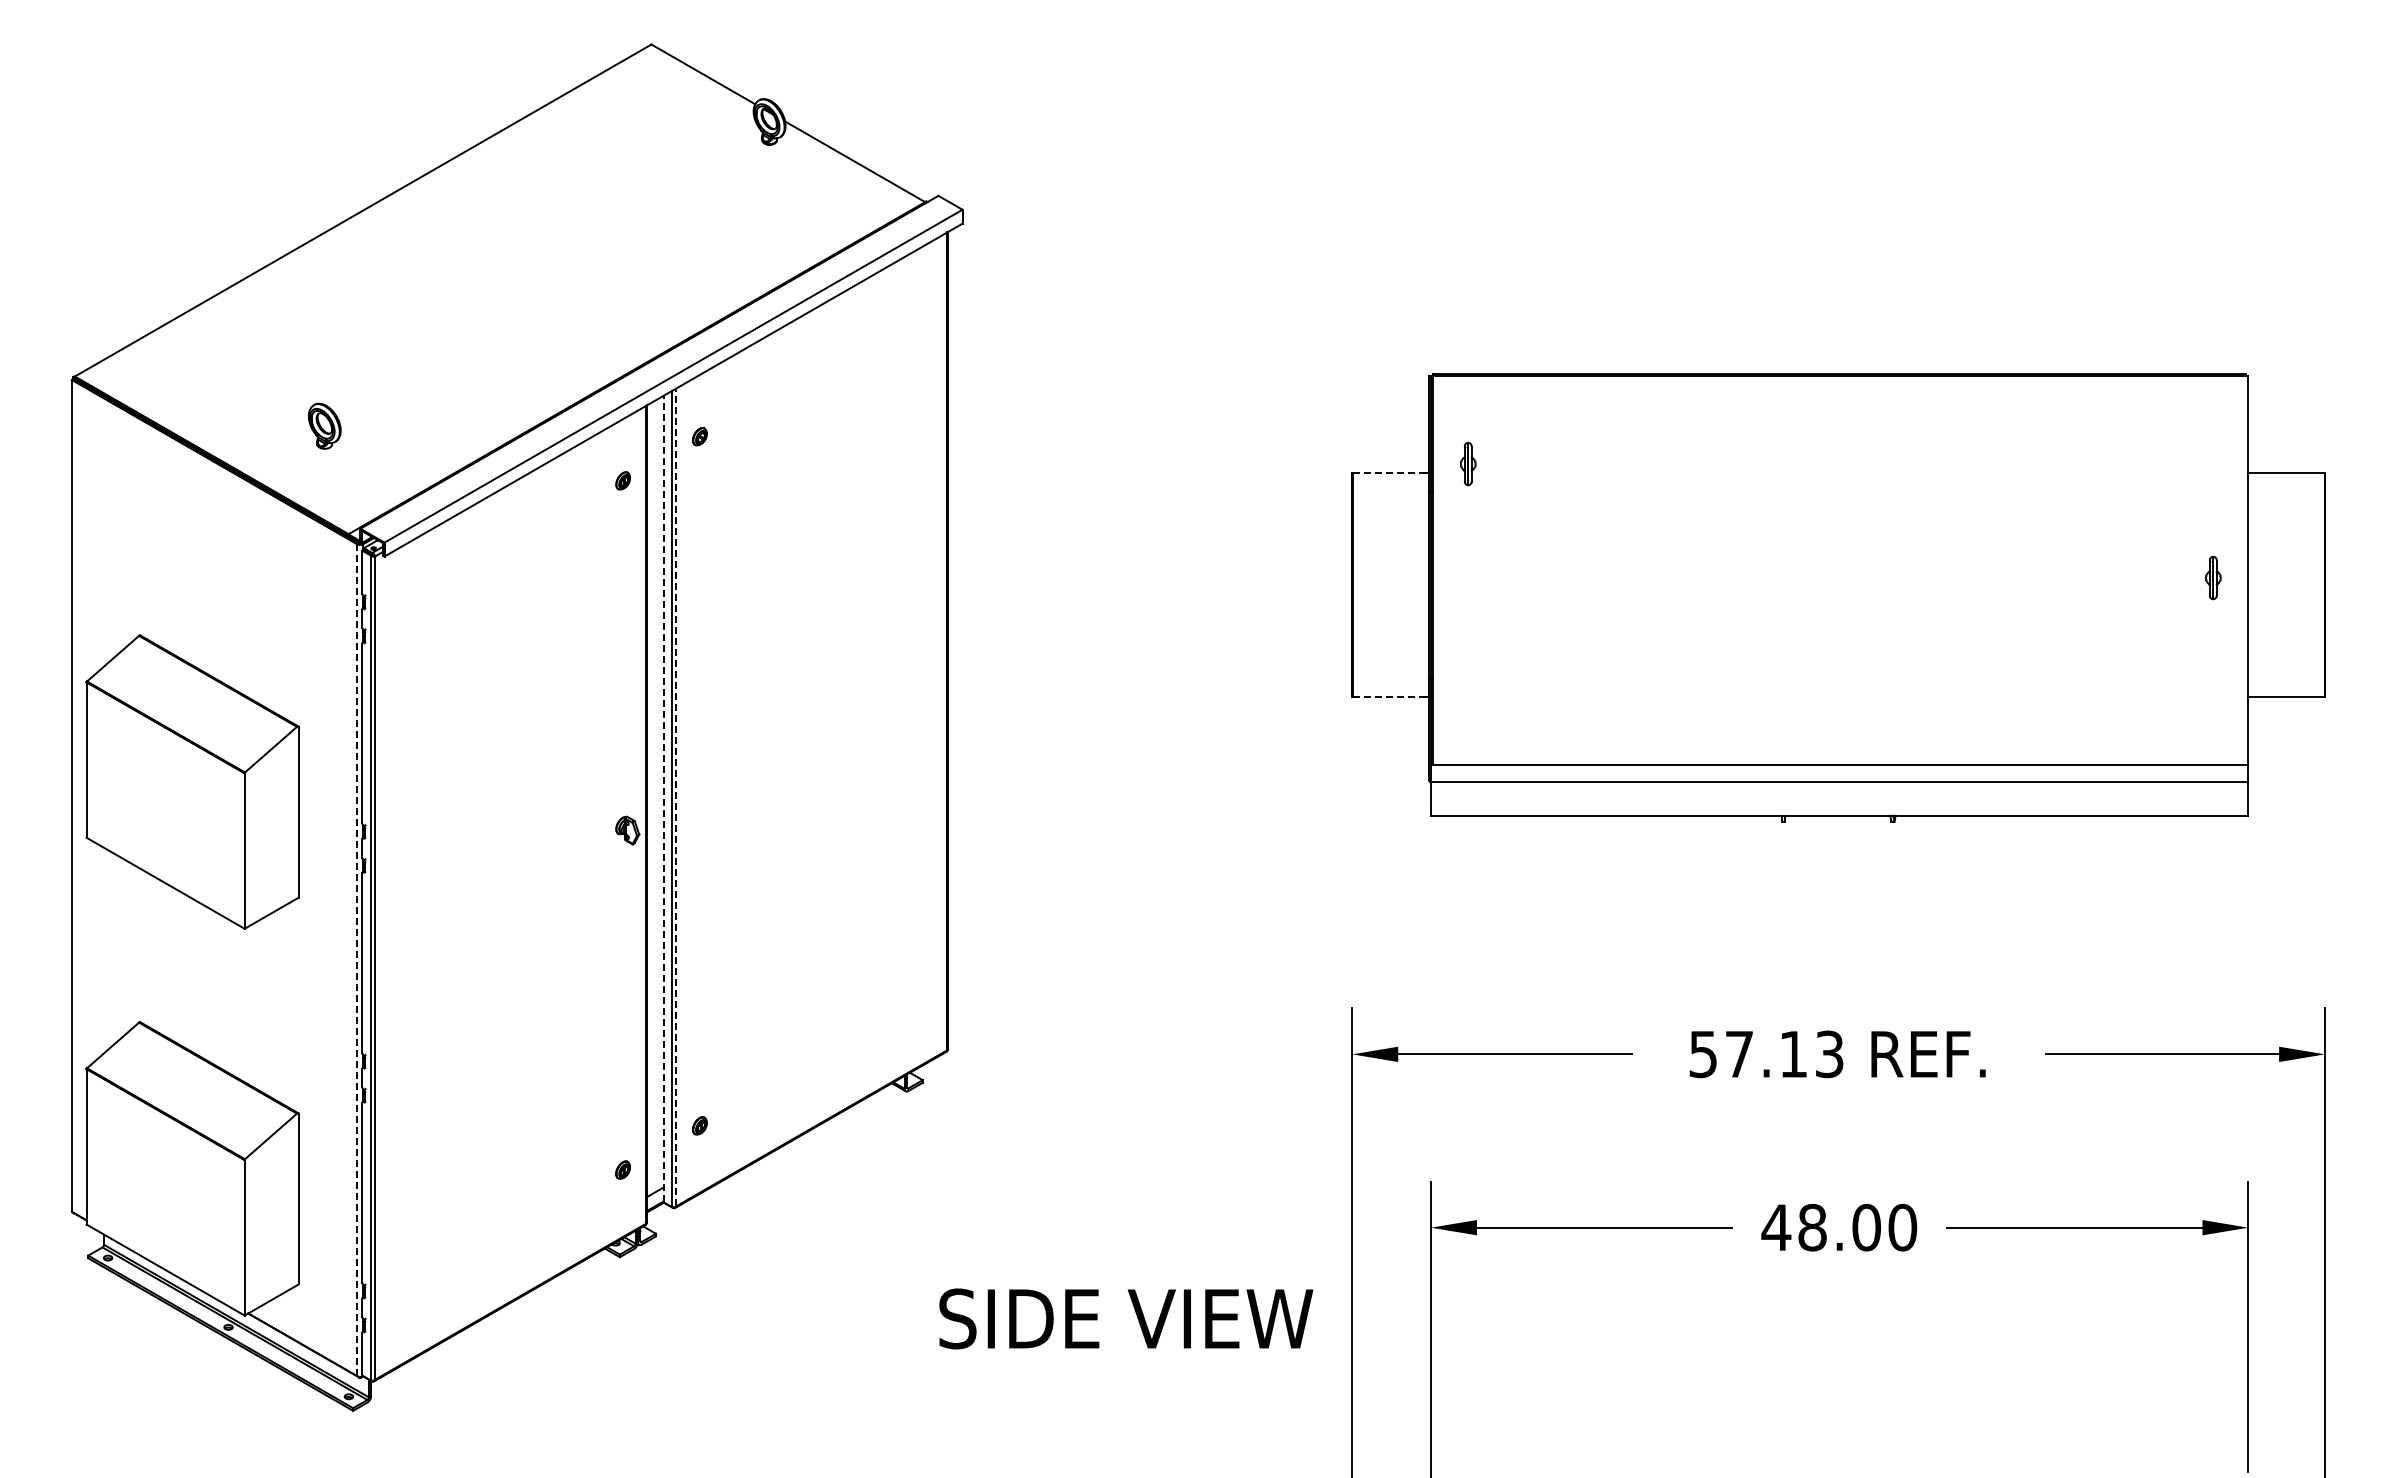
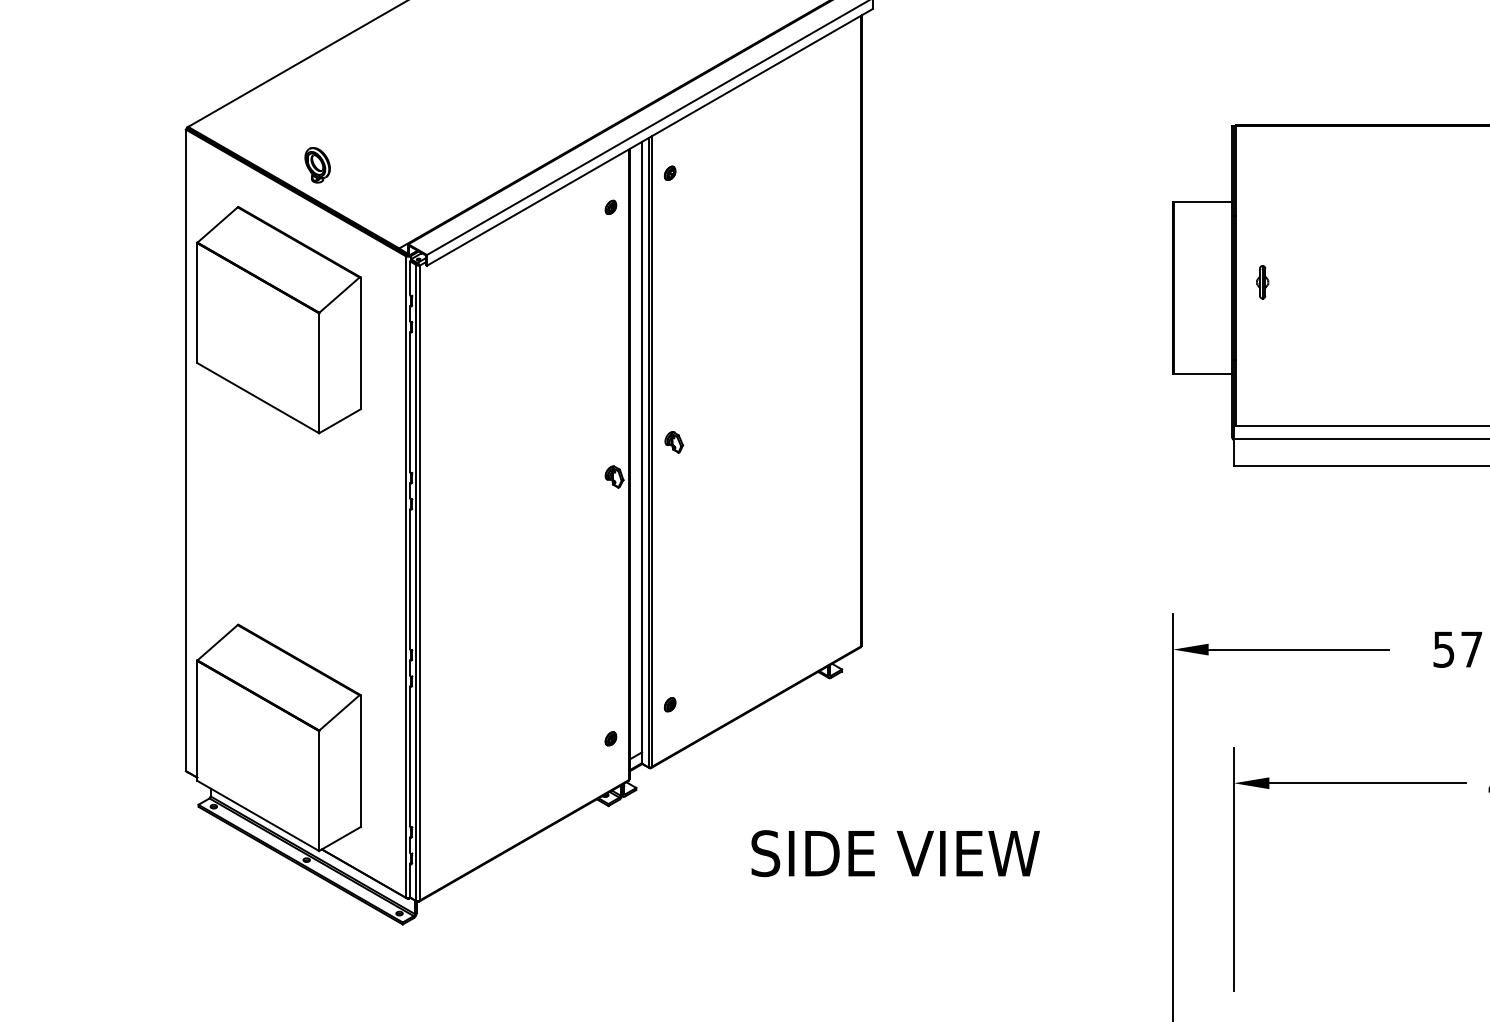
part: (324, 425) -> (317, 164), moved
part: (1468, 464) -> (1262, 282), moved
line: (1389, 473) -> (1201, 201), dashed -> solid
line: (1389, 696) -> (1201, 373), dashed -> solid
part: (192, 781) -> (278, 319), moved
part: (704, 785) -> (673, 442), added
line: (676, 797) -> (652, 451), dashed -> solid
line: (663, 798) -> (642, 452), dashed -> solid
line: (357, 960) -> (406, 577), dashed -> solid
text: (1126, 1318) -> (895, 853), moved

